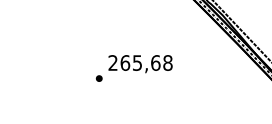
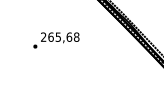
text: (134, 68) -> (56, 40), moved

